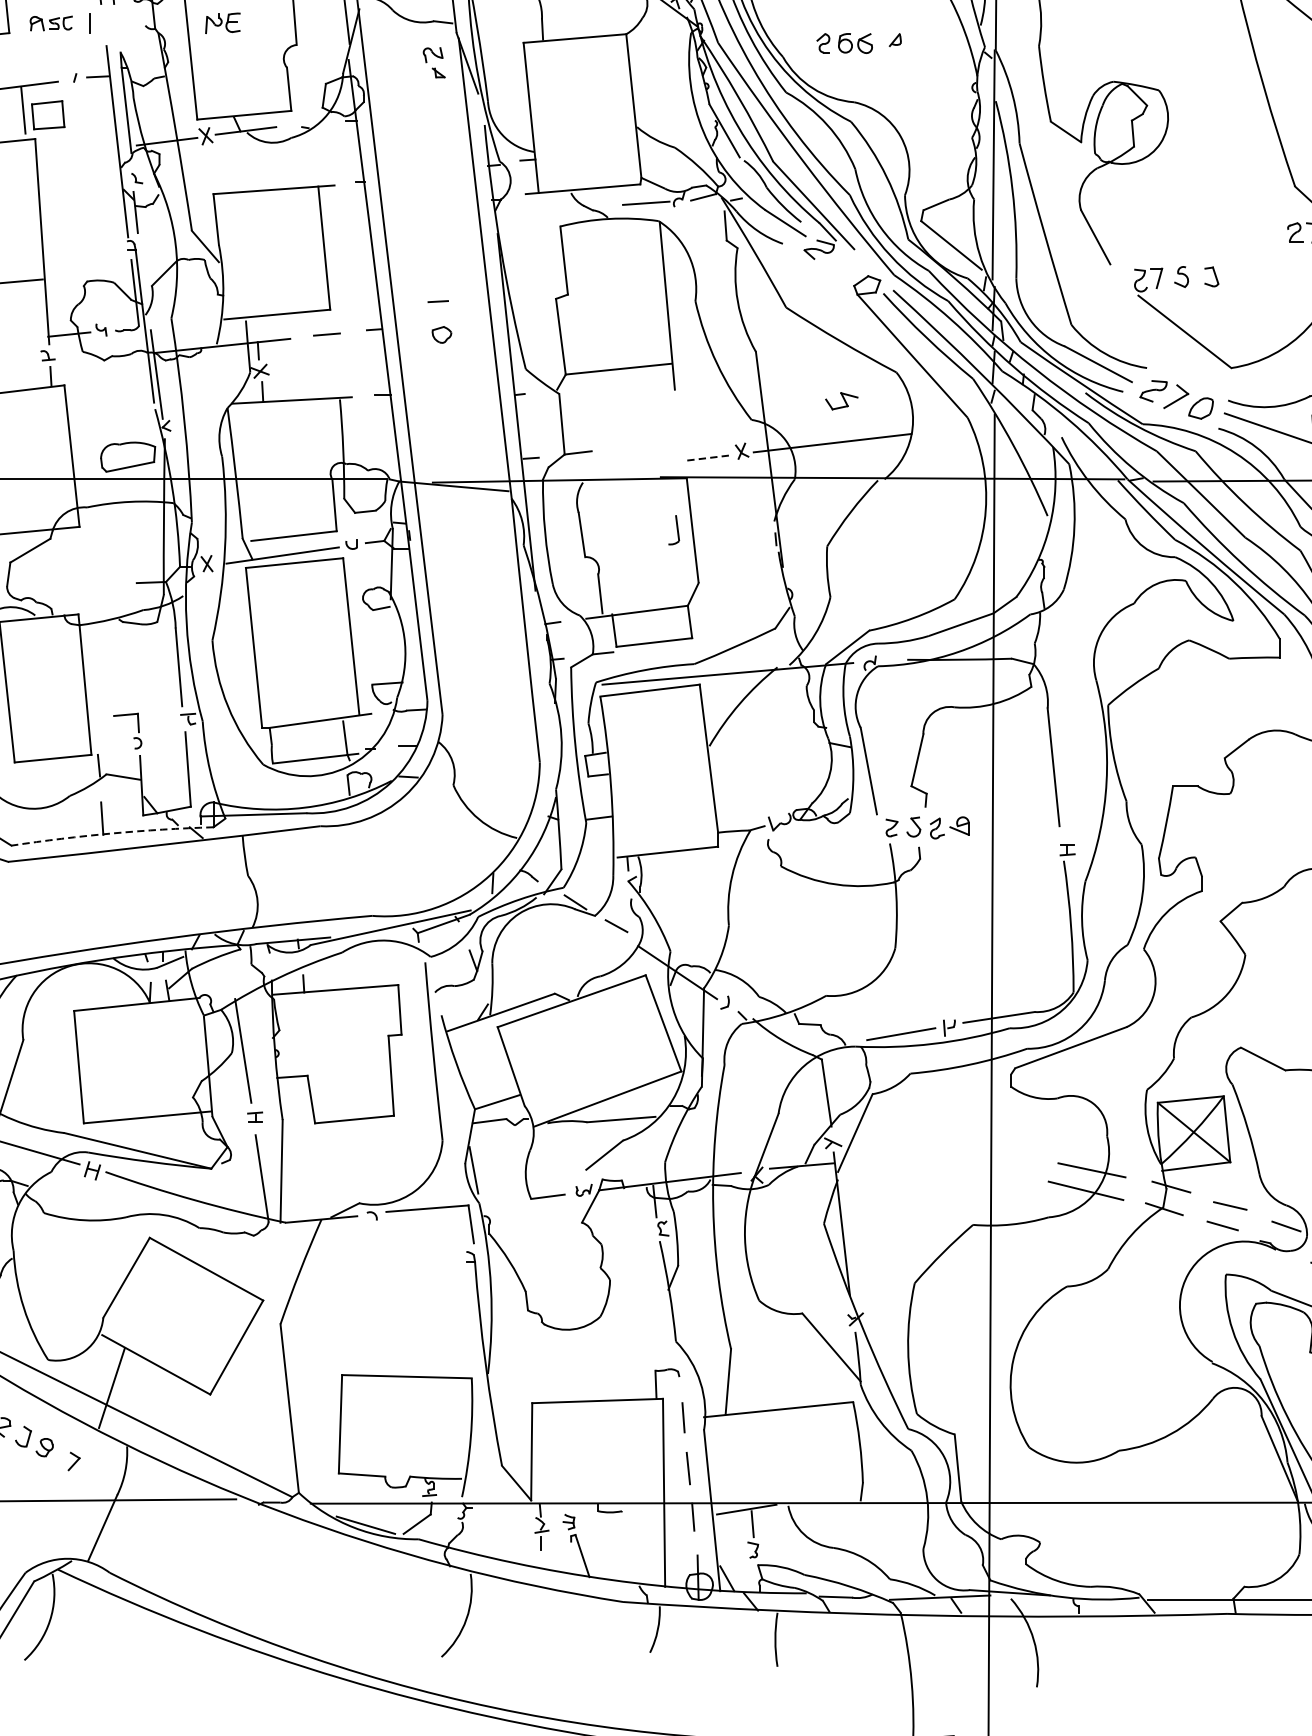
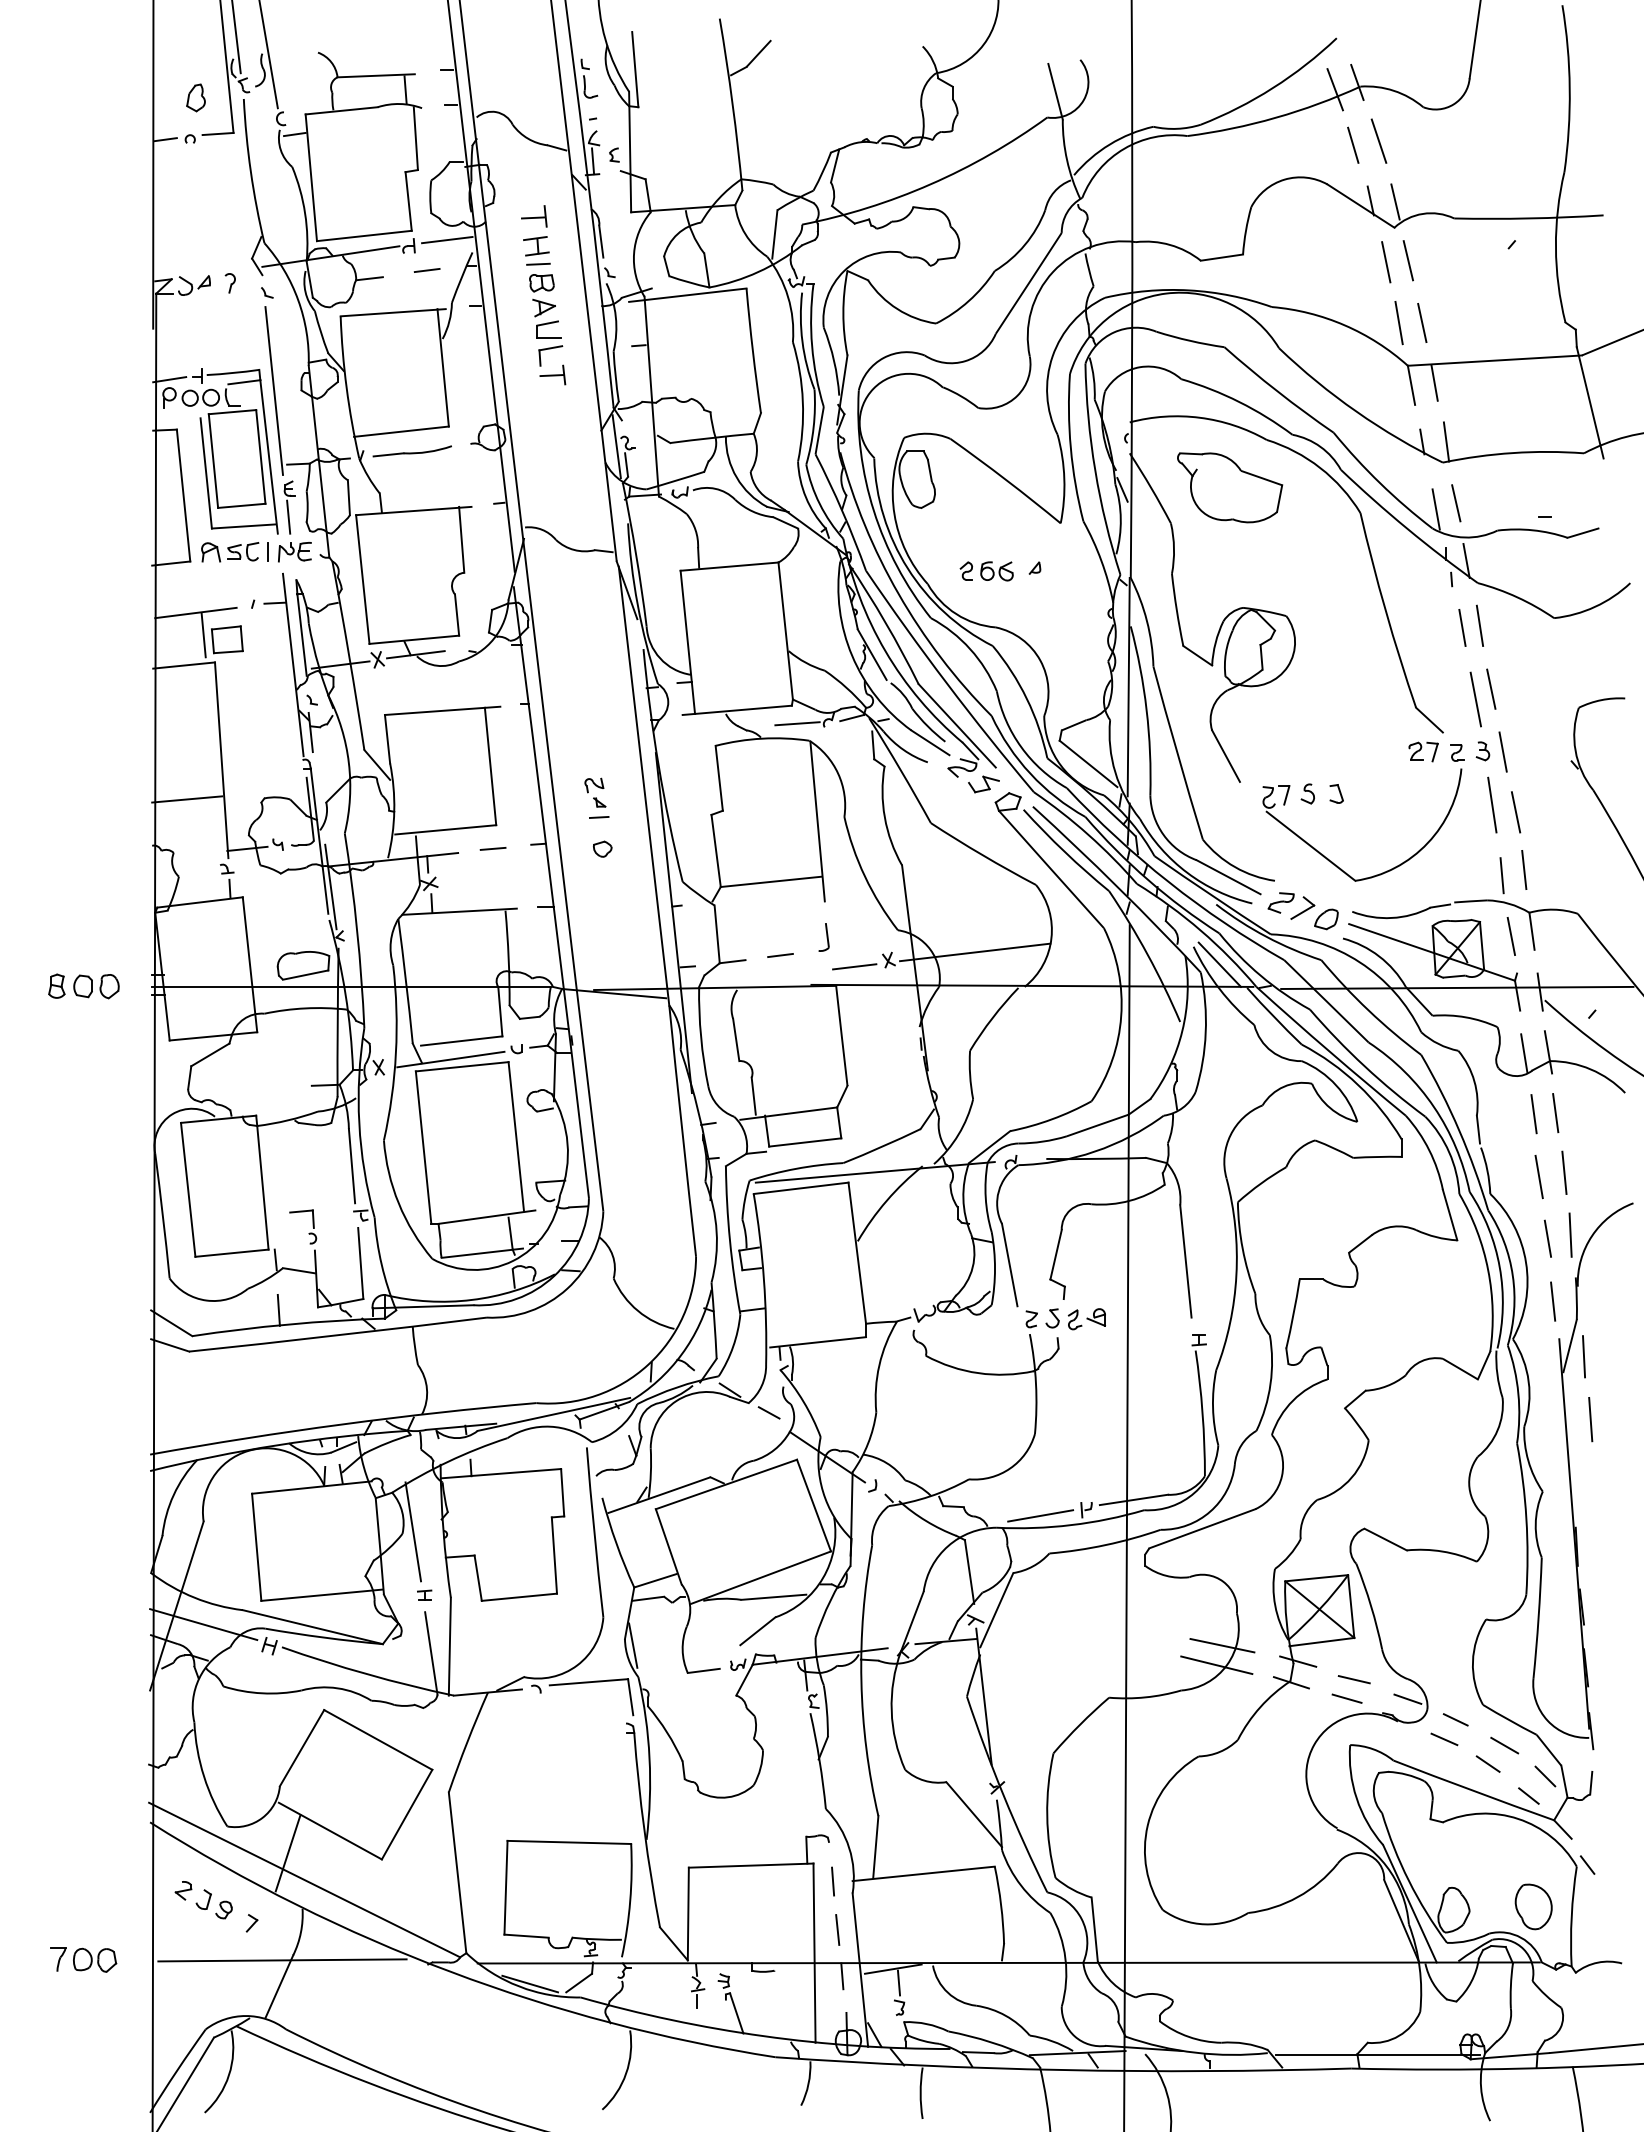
part: (51, 23) -> (230, 552), size x1.43
part: (222, 23) -> (294, 552), moved
part: (434, 62) -> (595, 792), moved
part: (841, 401) -> (983, 784), moved
line: (628, 446) -> (780, 955), added
line: (1088, 455) -> (1219, 964), added
line: (706, 457) -> (854, 966), dashed -> solid
part: (673, 530) -> (823, 937), moved
arc: (112, 833) -> (288, 1324), dashed -> solid

